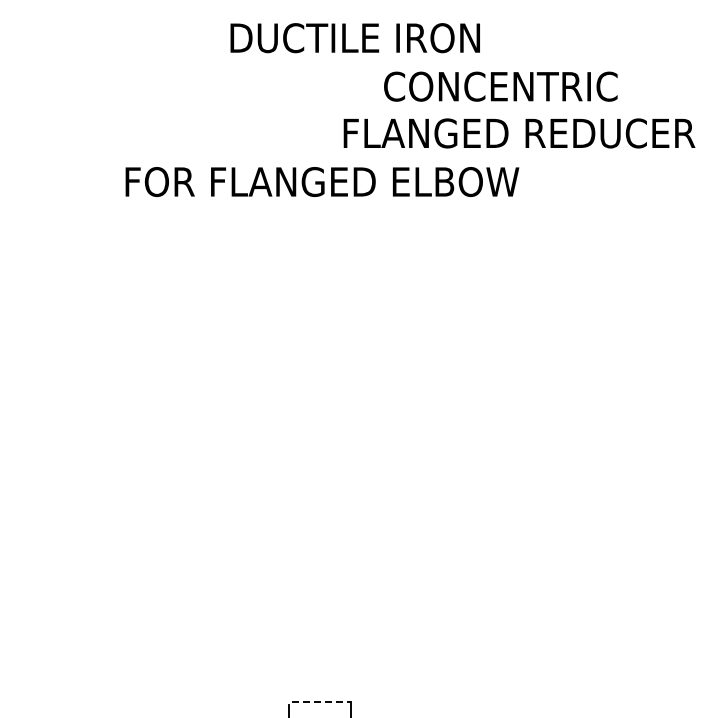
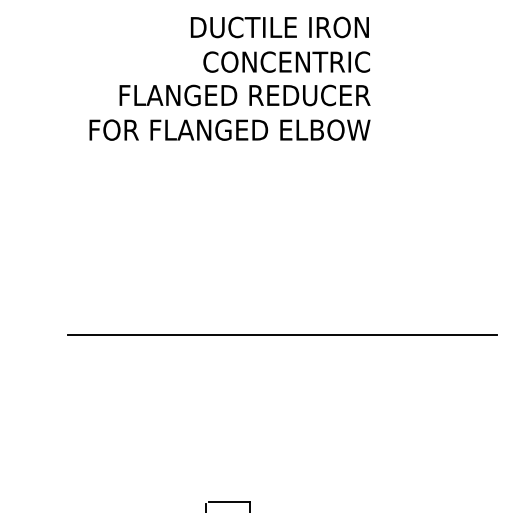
text: (354, 38) -> (279, 27), moved
text: (500, 86) -> (286, 61), moved
text: (519, 133) -> (245, 95), moved
line: (395, 469) -> (282, 335), added
line: (321, 702) -> (229, 501), dashed -> solid

